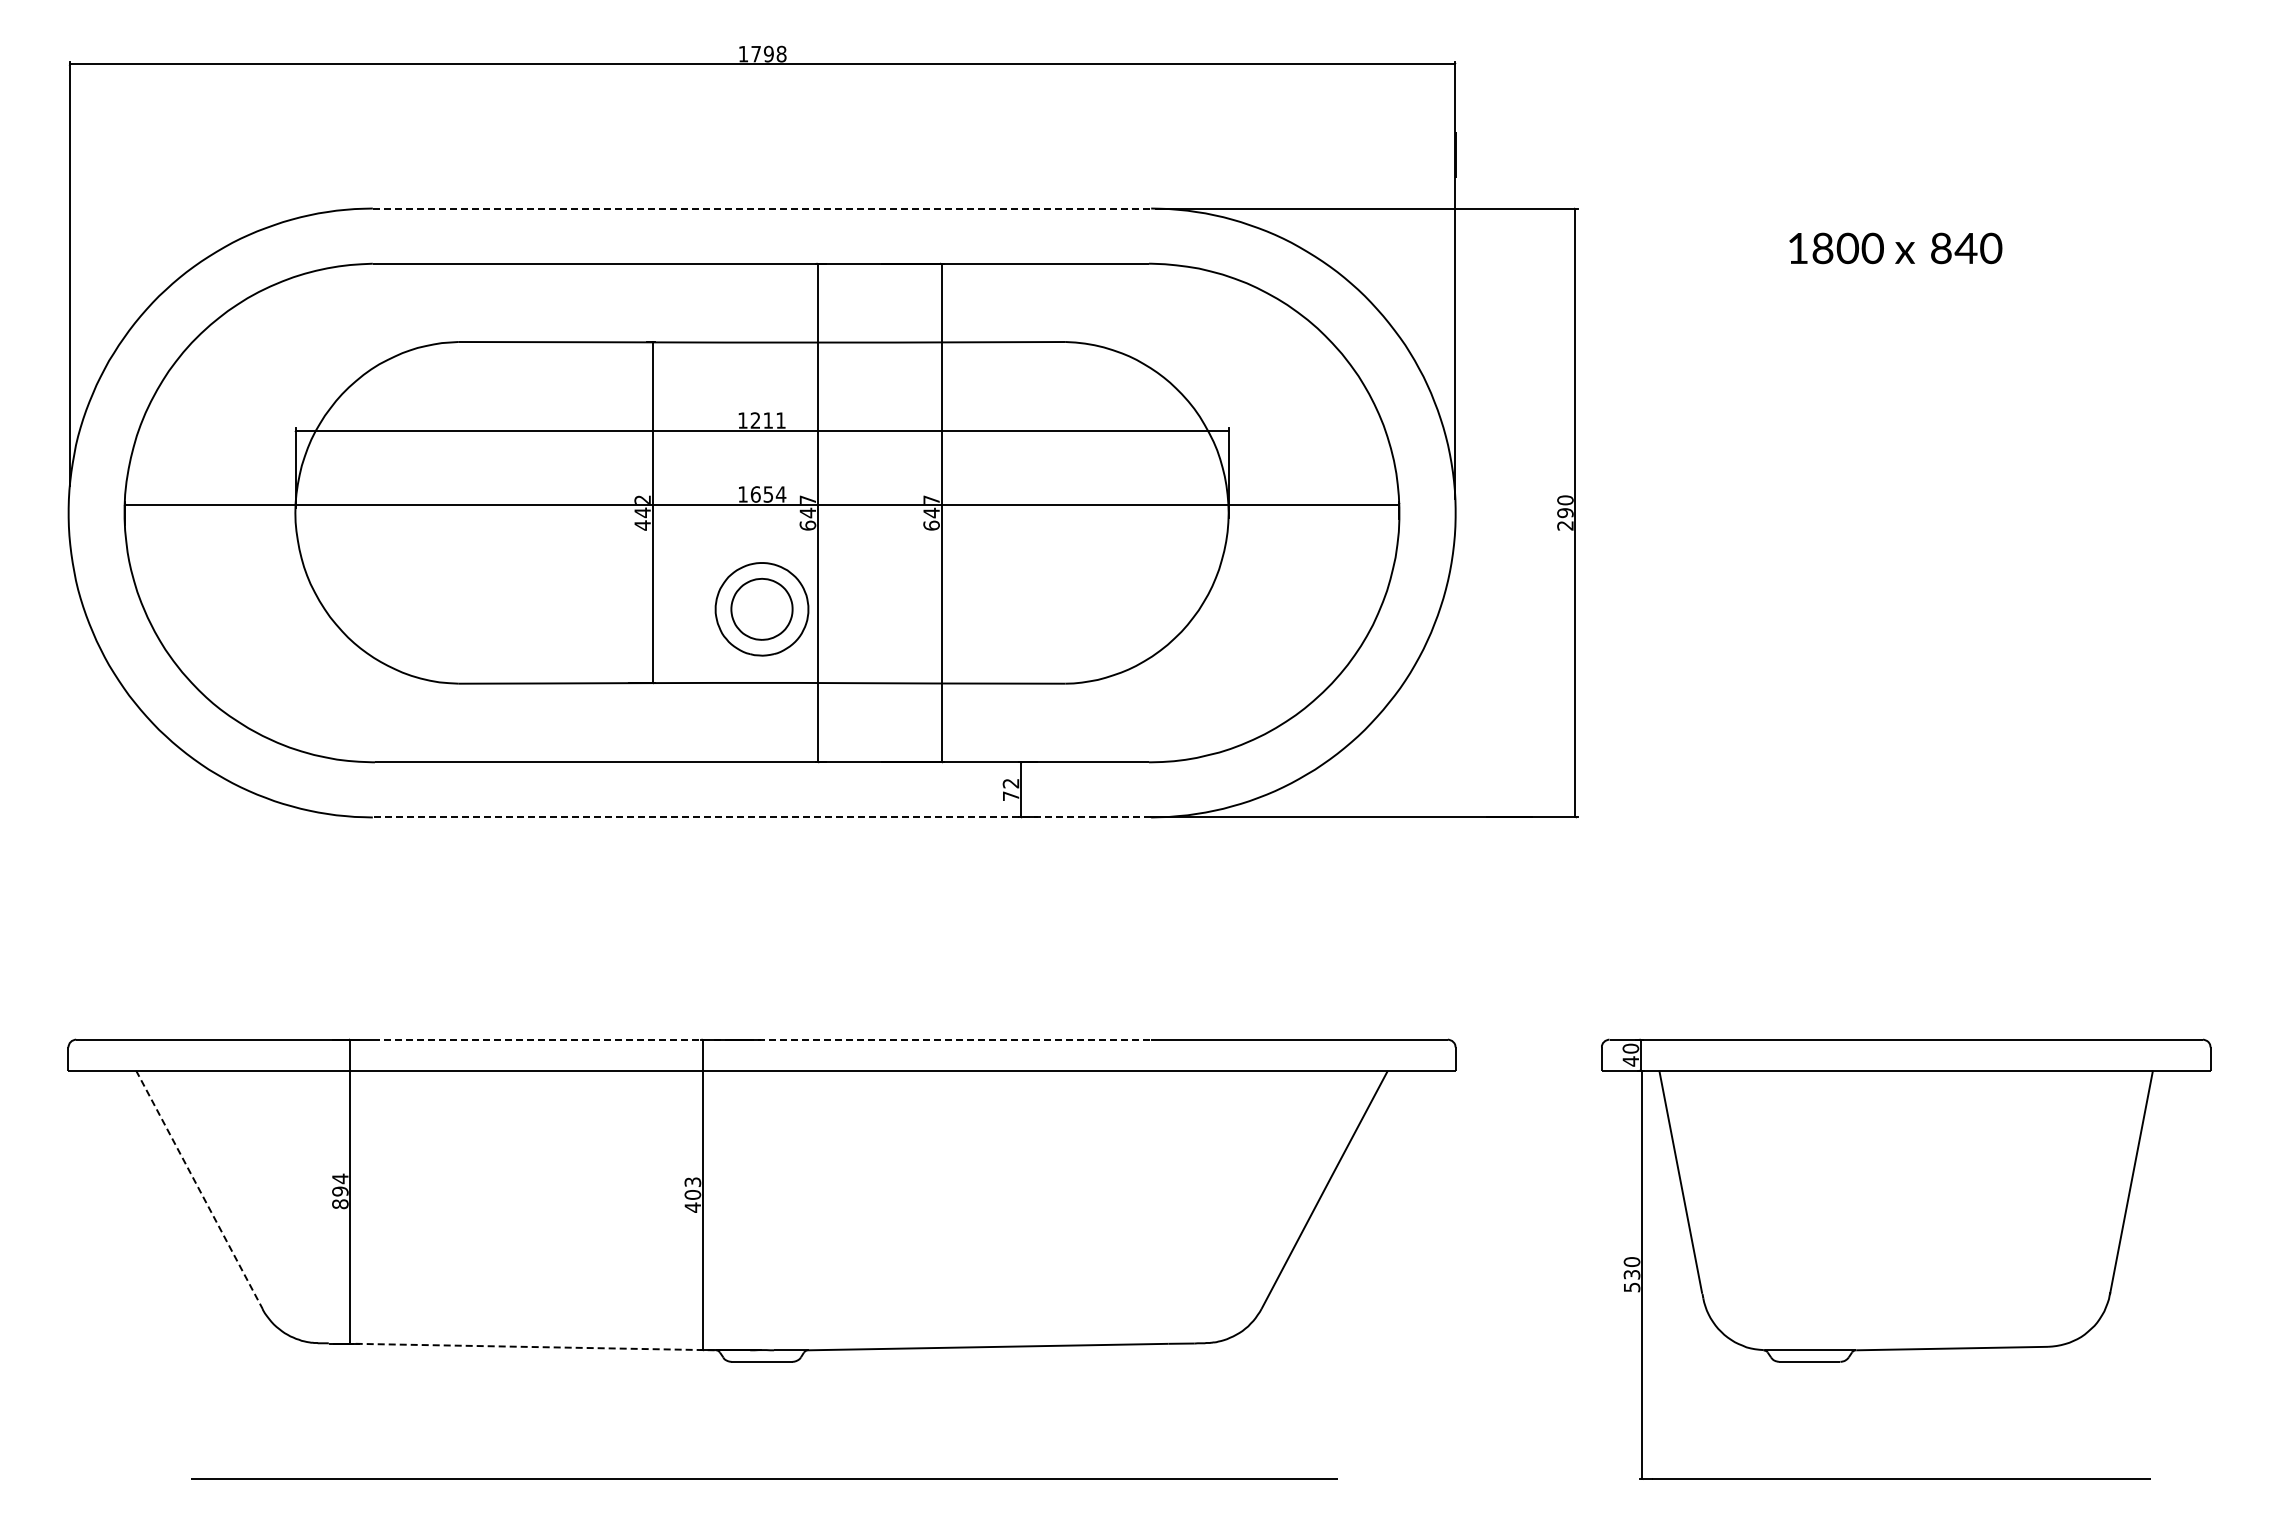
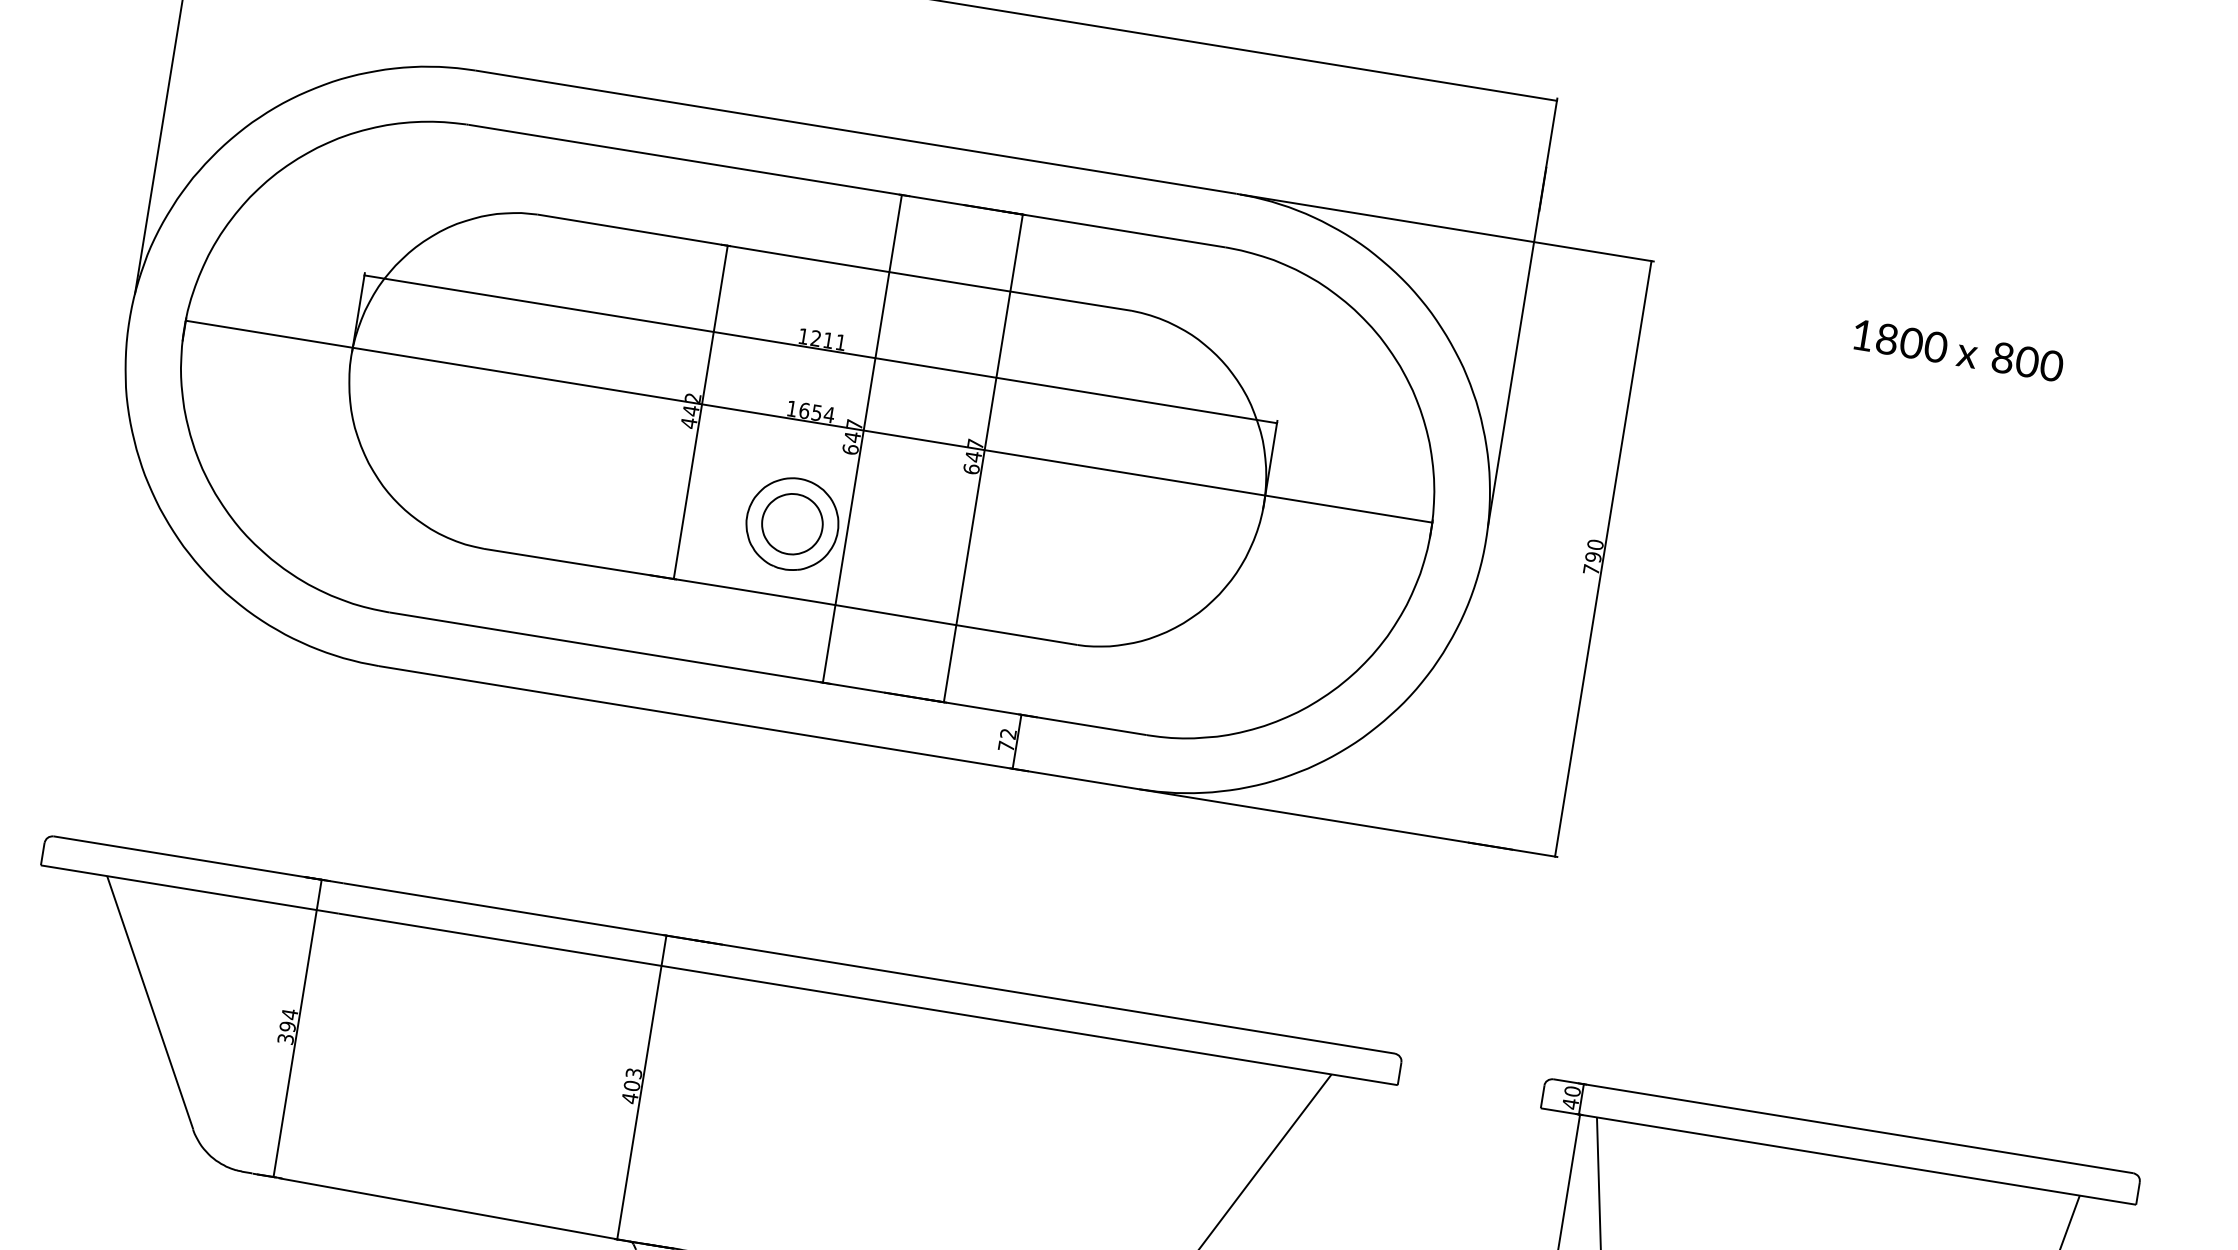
line: (762, 208) -> (856, 132), dashed -> solid
text: (1965, 248) -> (2026, 361), 840 -> 800
text: (1565, 525) -> (1591, 569), 290 -> 790
line: (761, 817) -> (758, 727), dashed -> solid
line: (762, 1039) -> (724, 944), dashed -> solid
line: (199, 1189) -> (150, 1002), dashed -> solid
text: (340, 1204) -> (285, 1039), 894 -> 394
line: (536, 1347) -> (454, 1210), dashed -> solid

